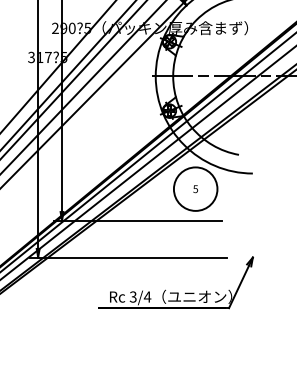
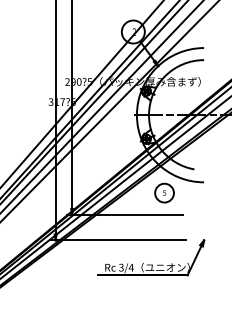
circle: (195, 188) -> (164, 192), size x0.62

